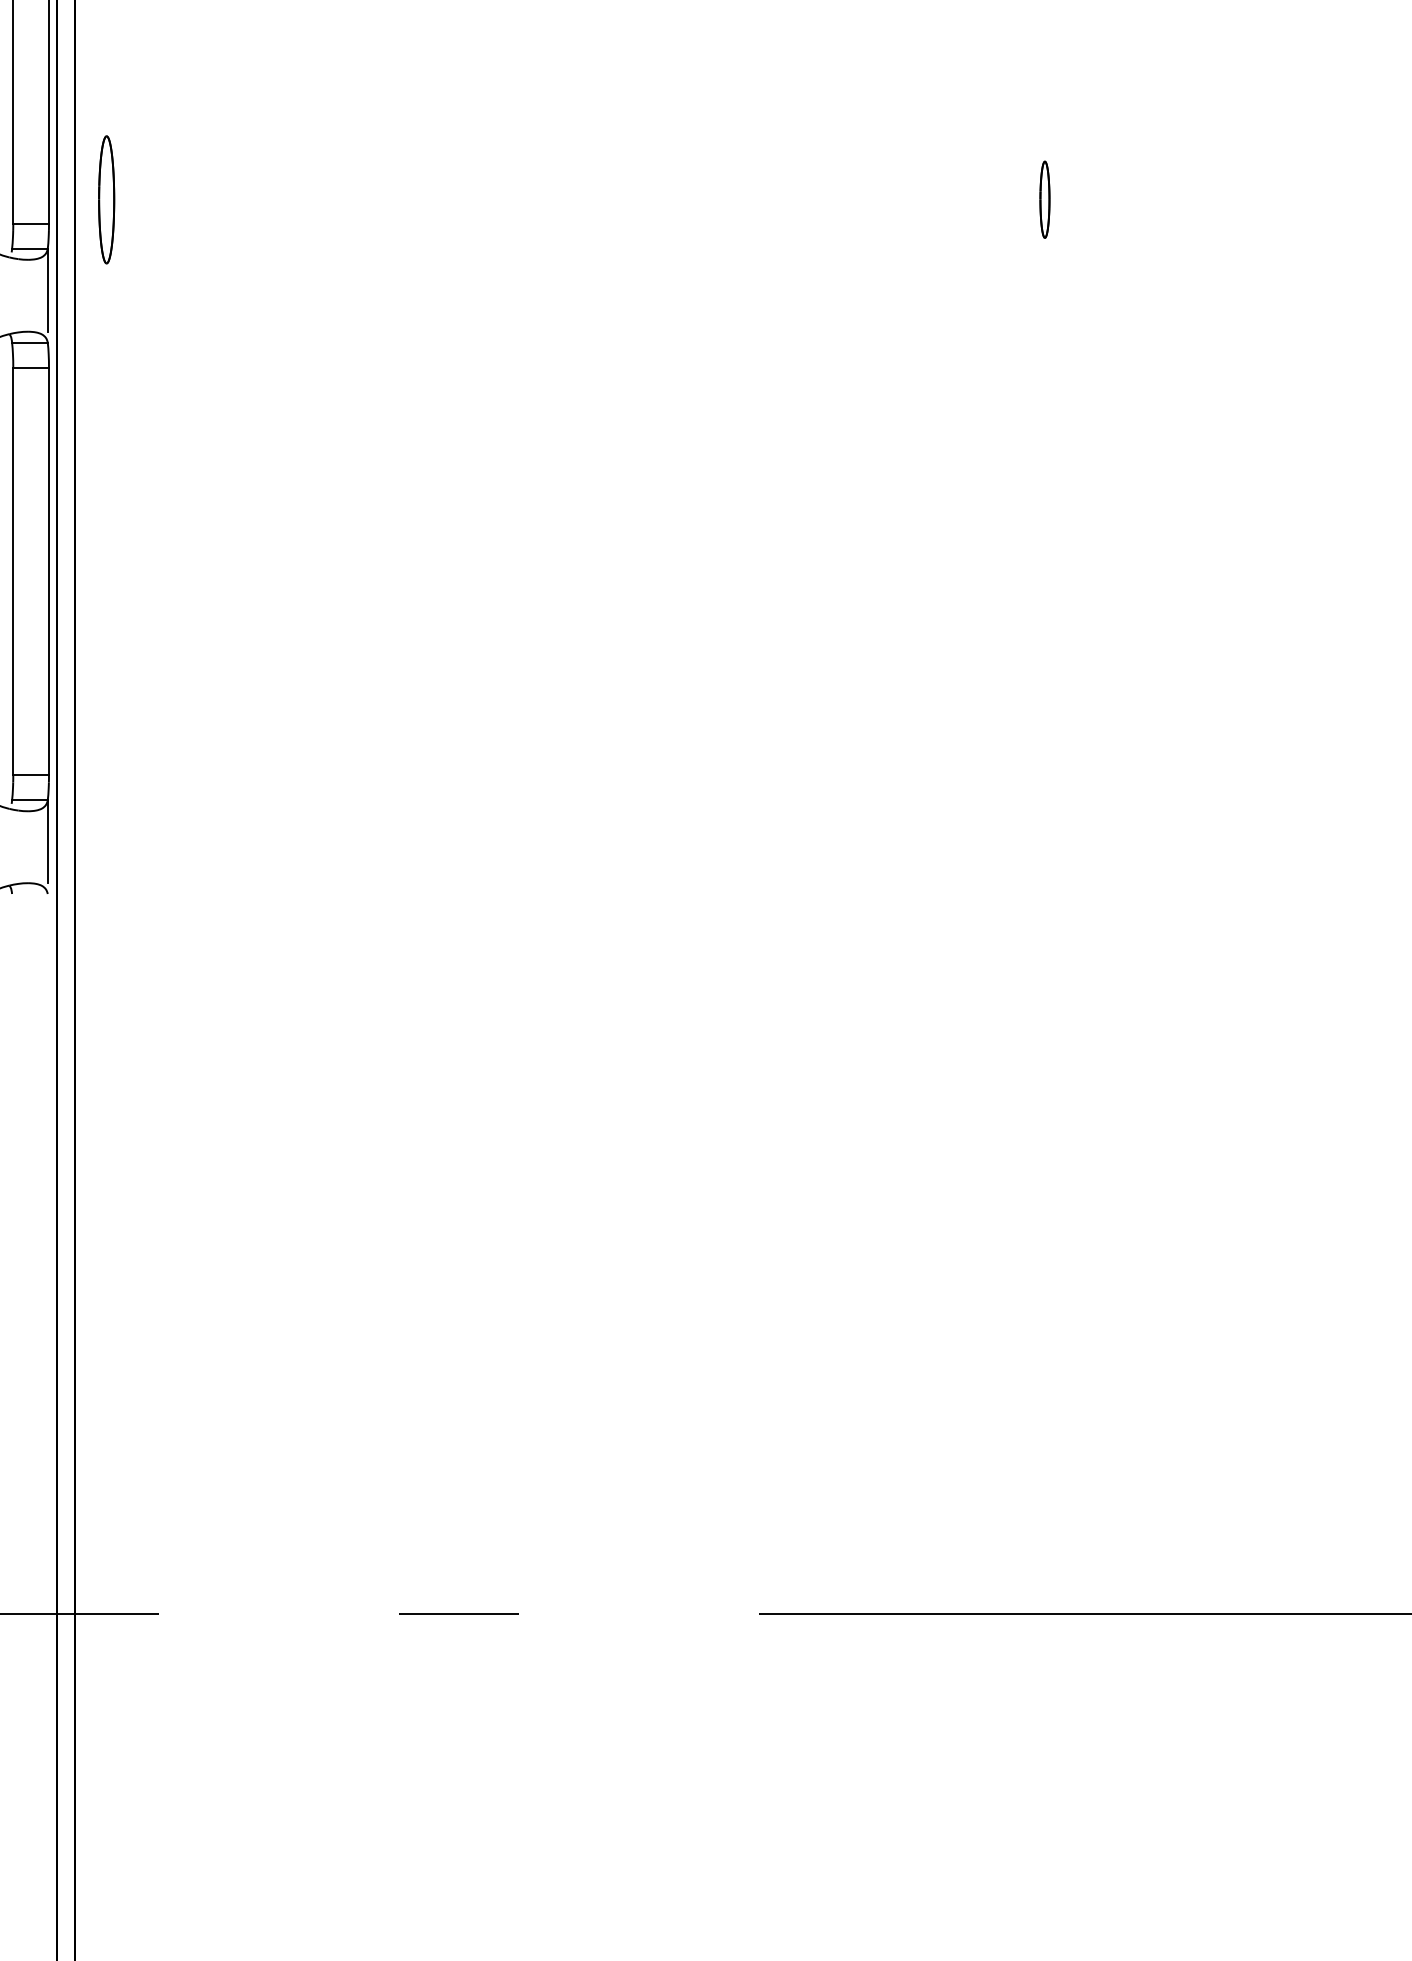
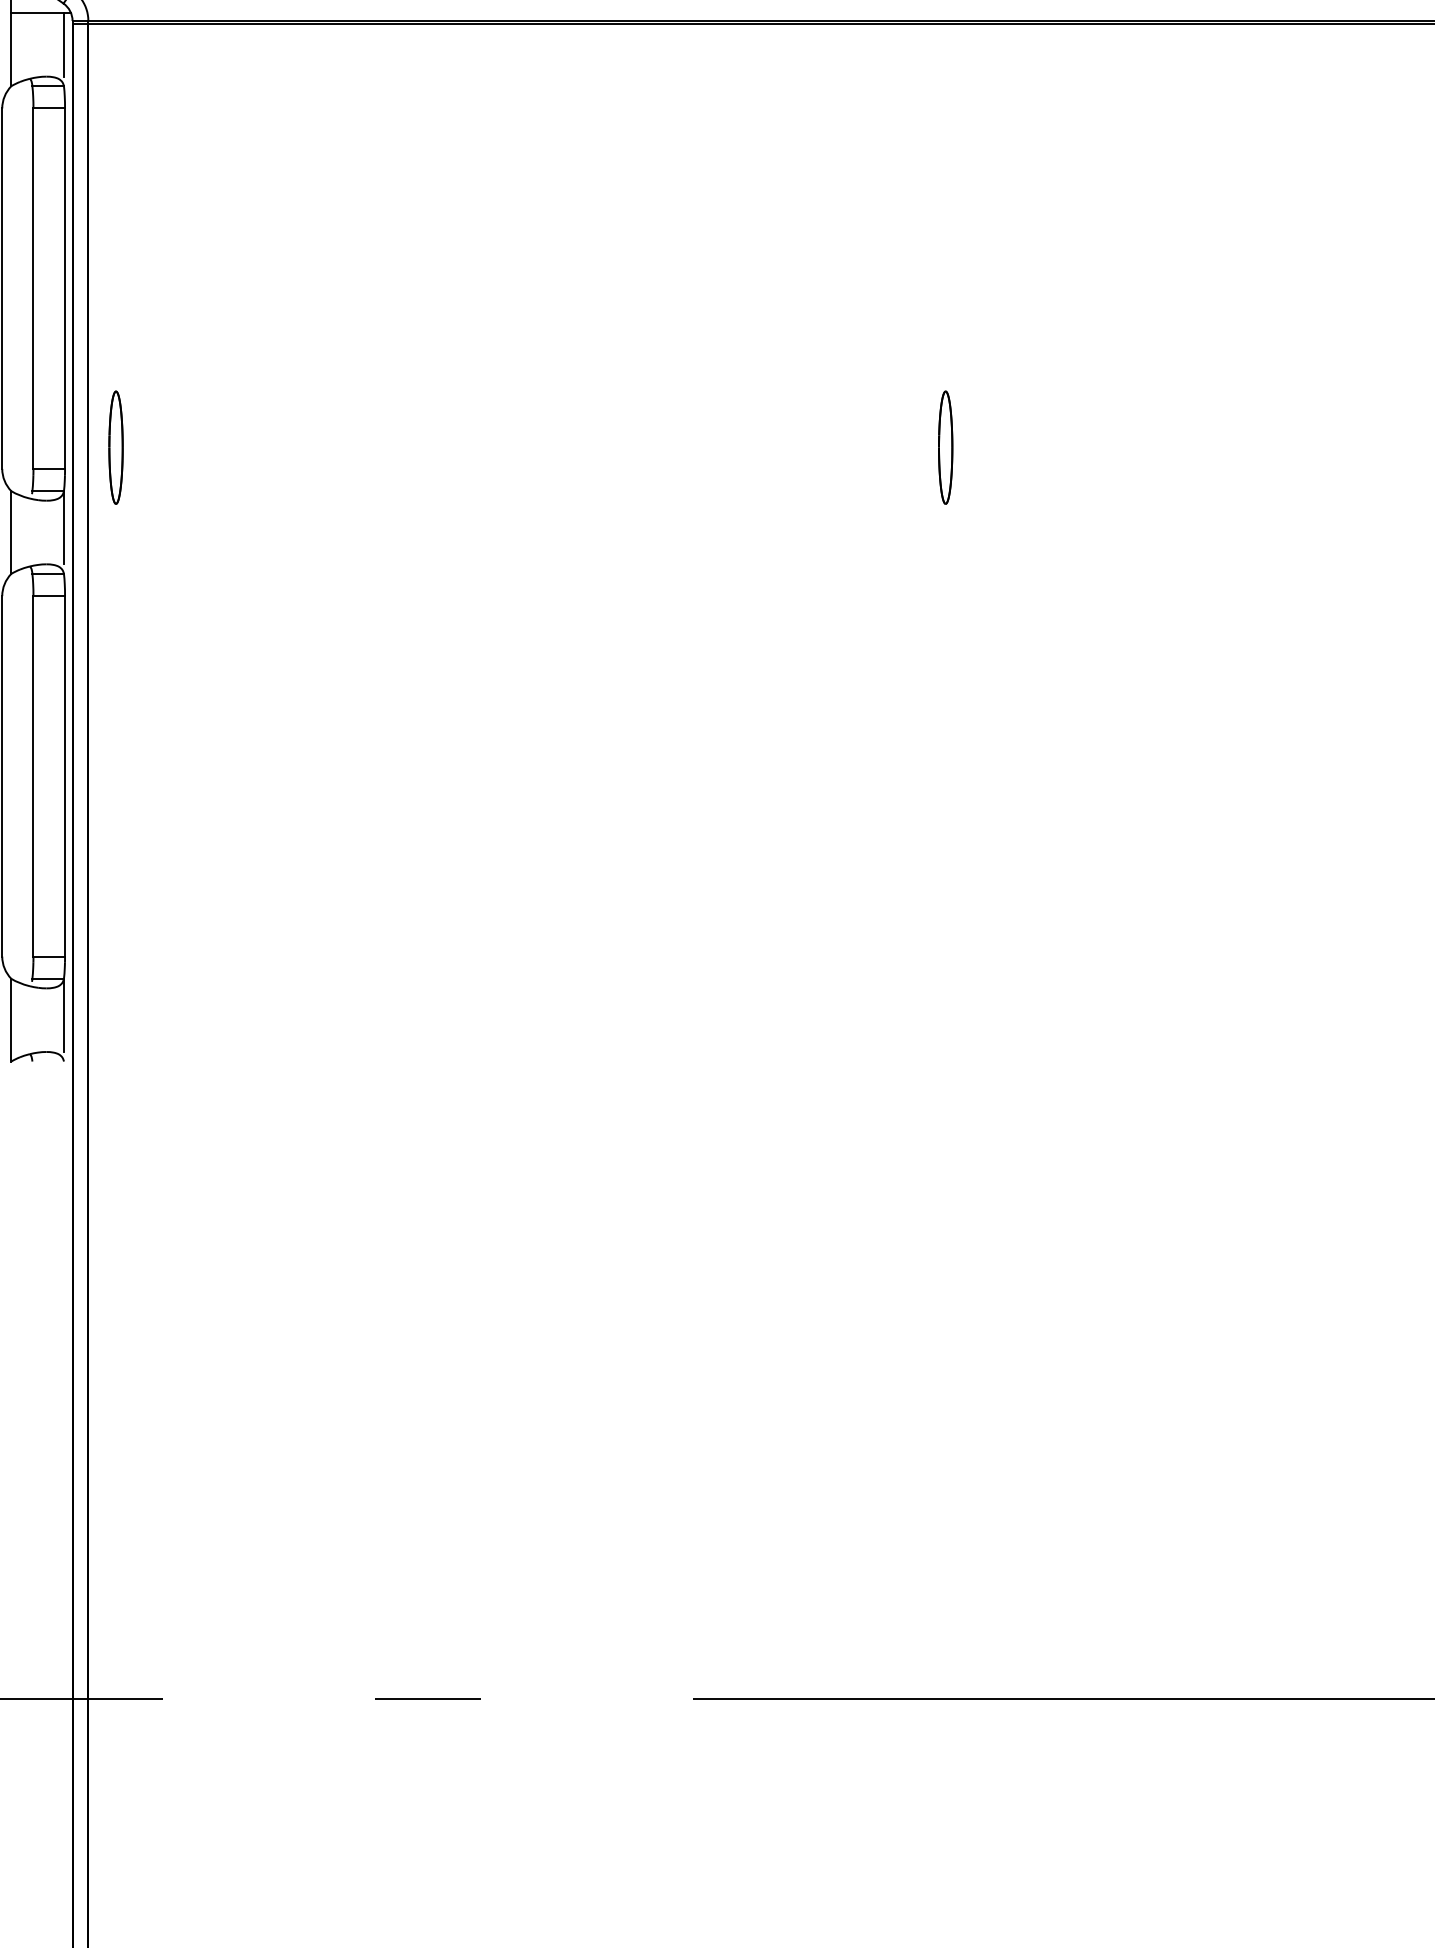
part: (1044, 199) -> (945, 447), size x1.67

